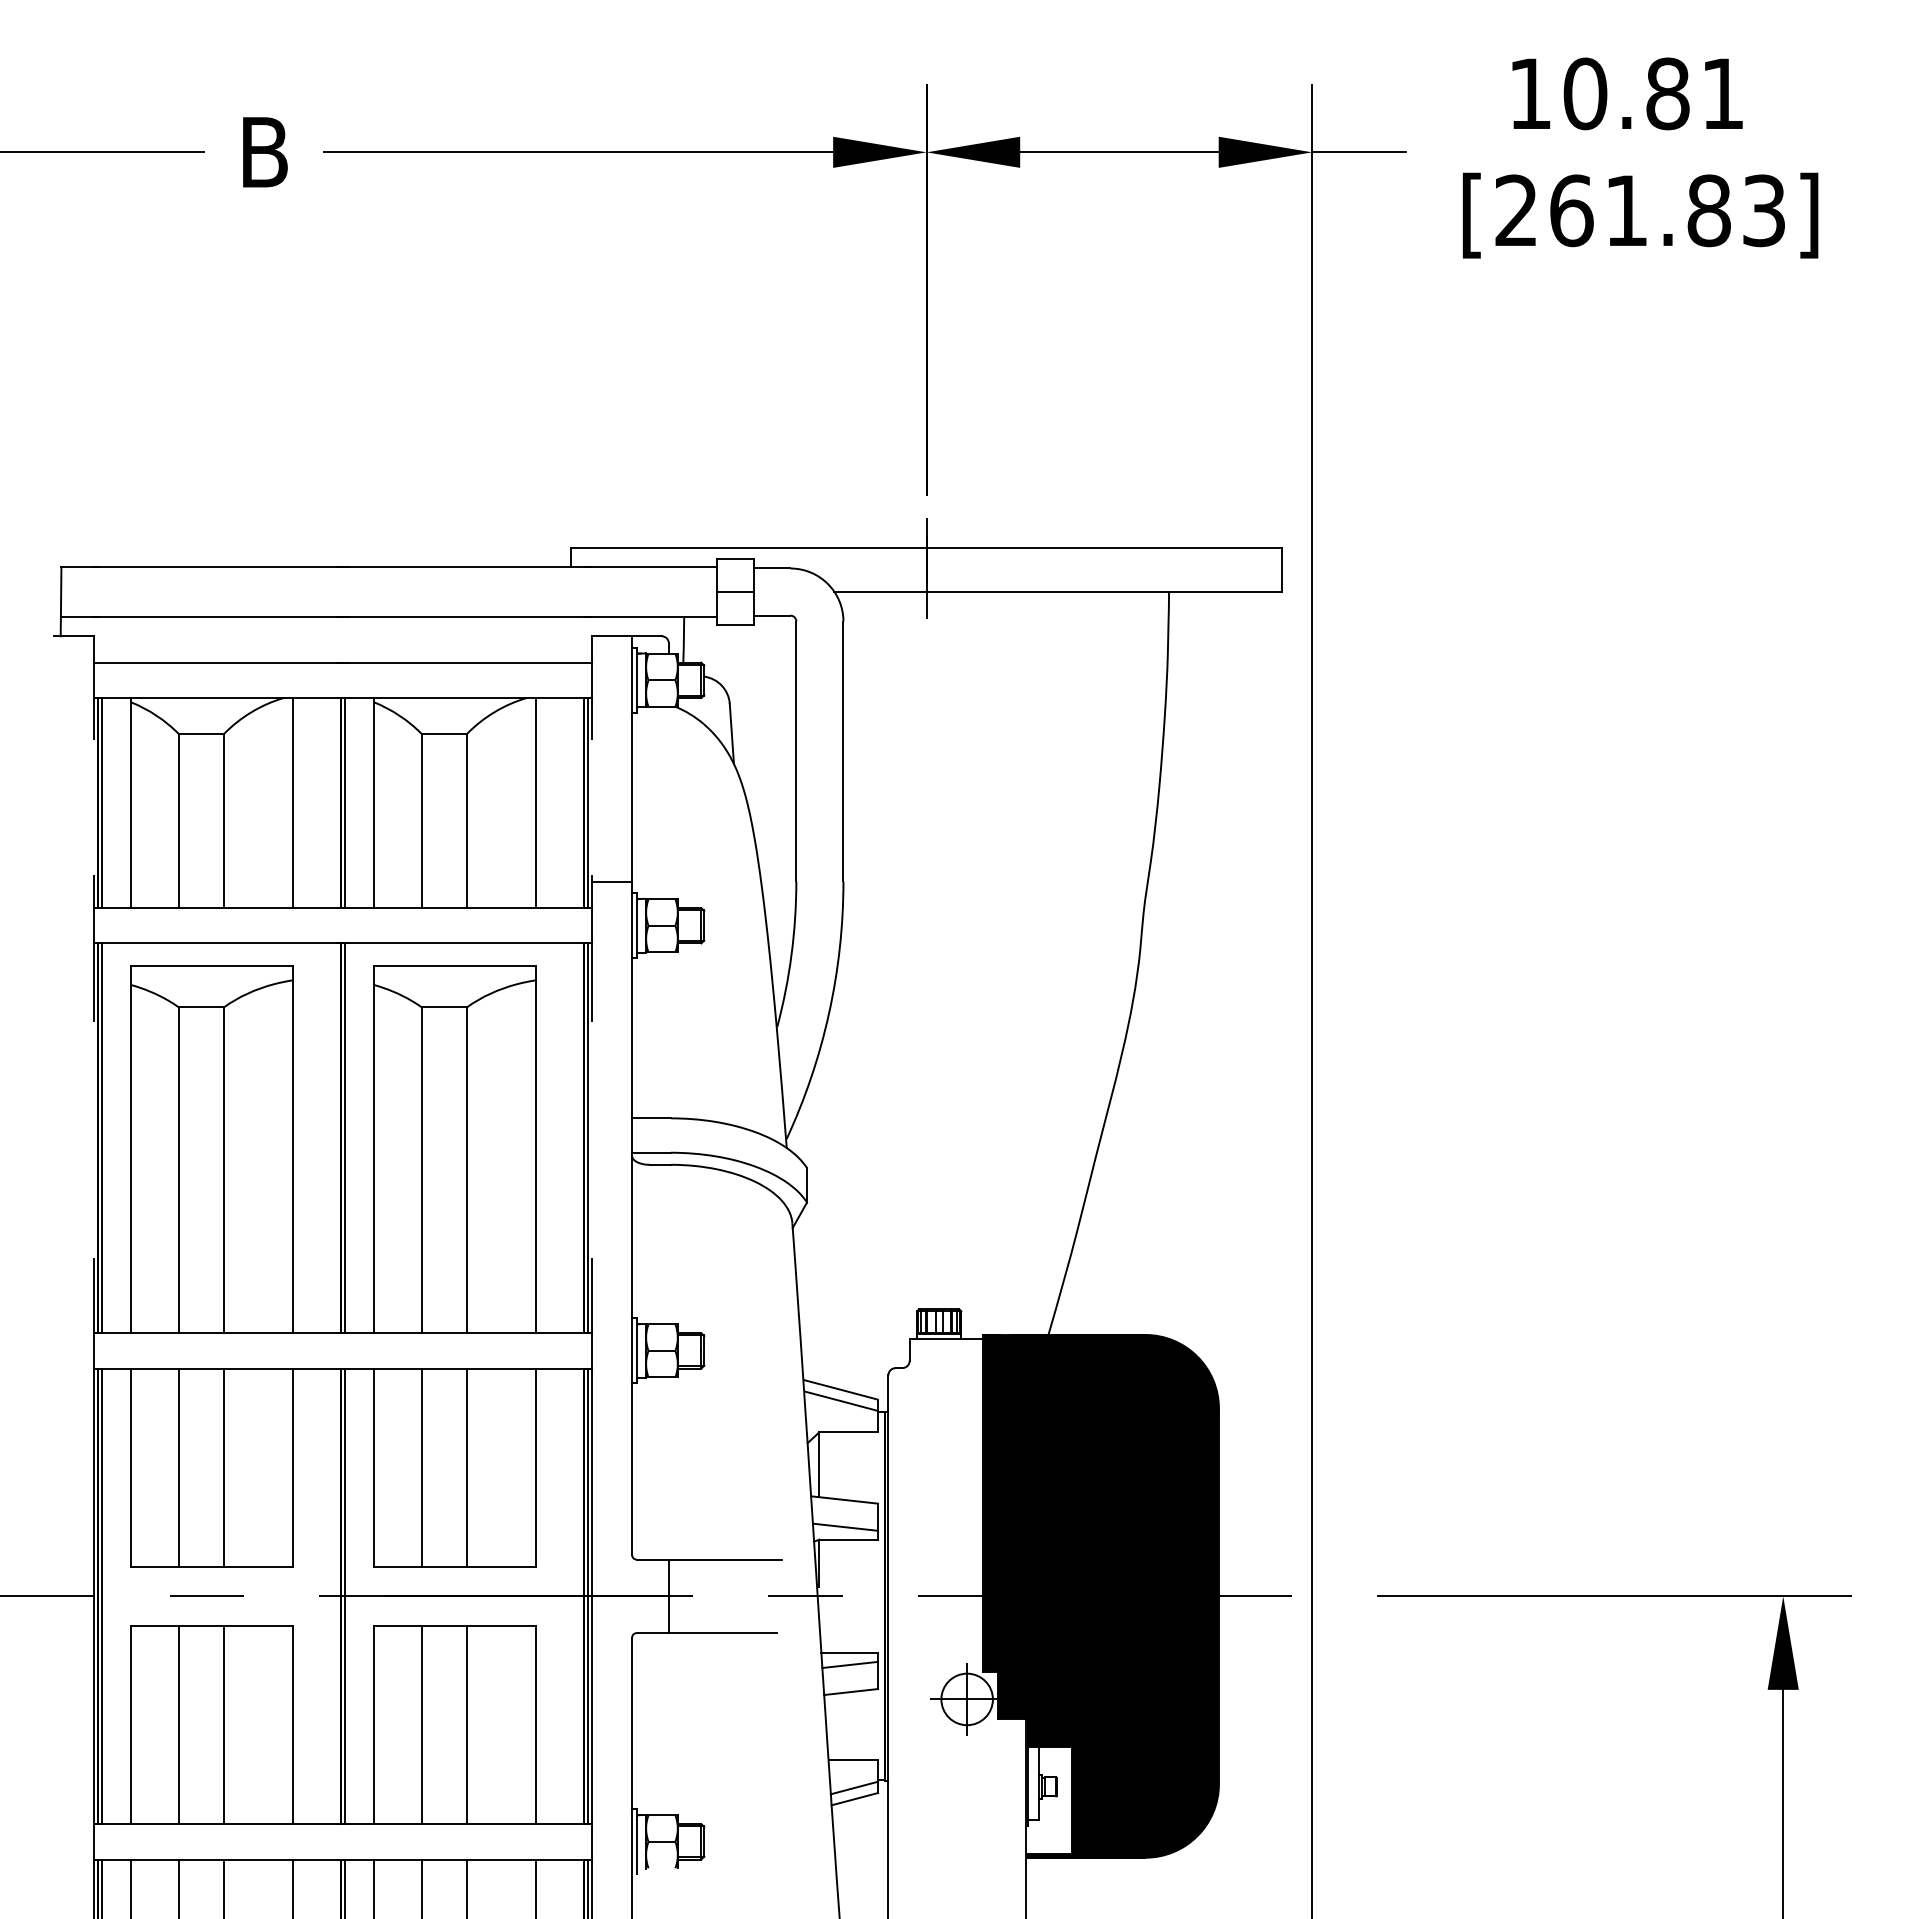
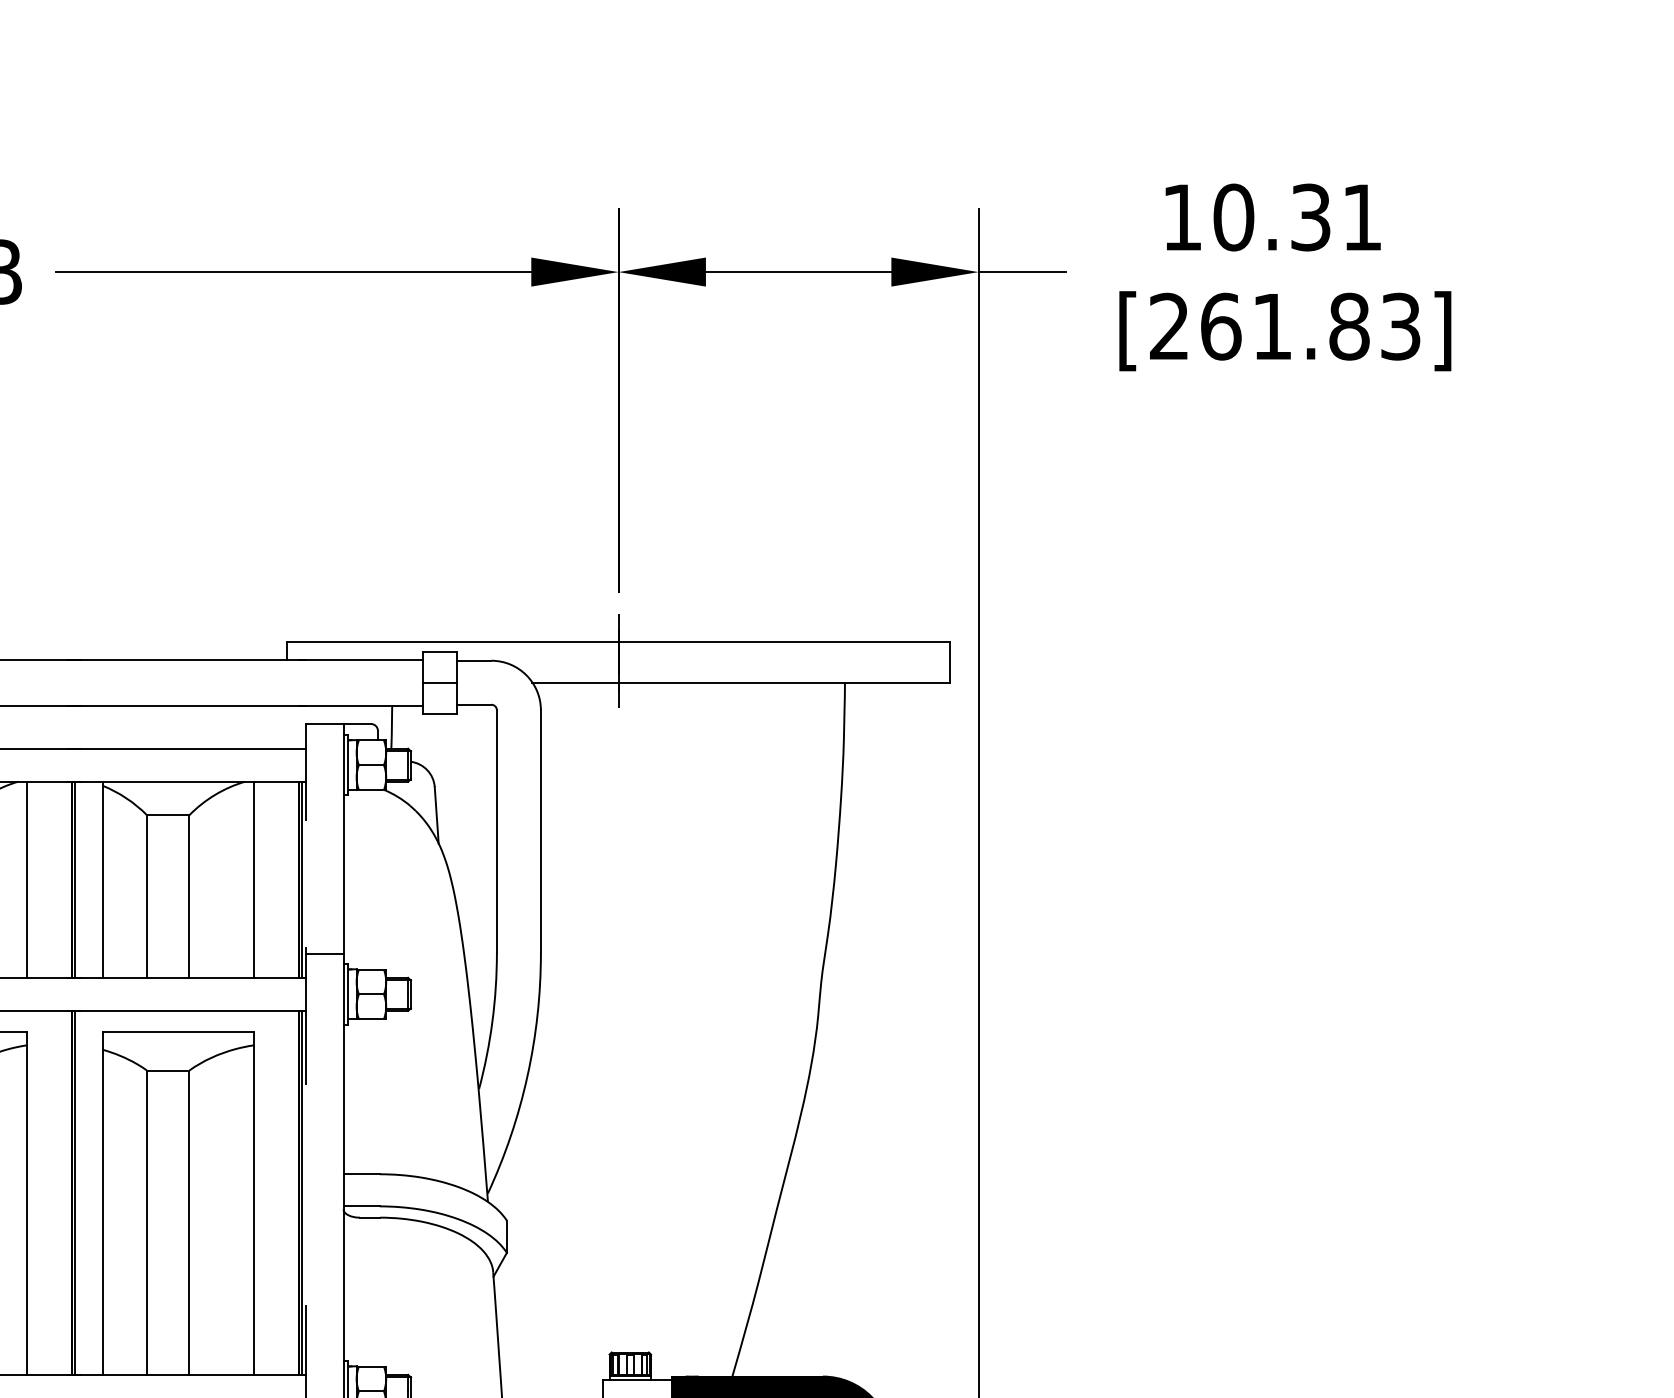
text: (1667, 93) -> (1310, 217), 10.81 -> 10.31

